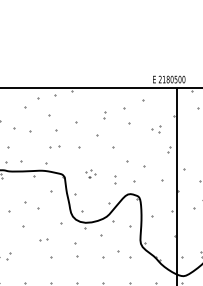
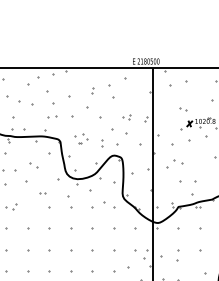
part: (156, 129) -> (126, 117), moved
part: (90, 173) -> (81, 138), size x1.67
part: (31, 206) -> (33, 165), size x0.62

